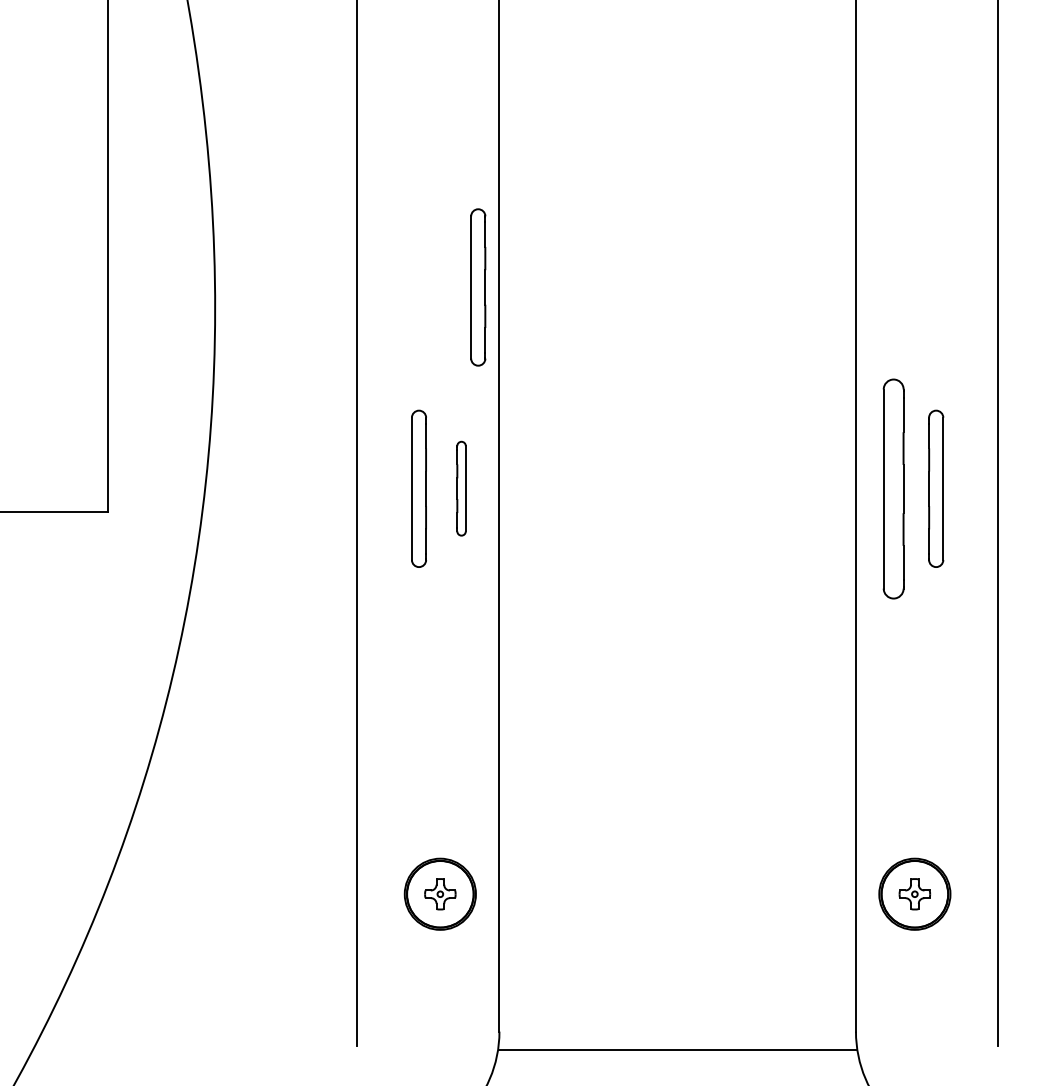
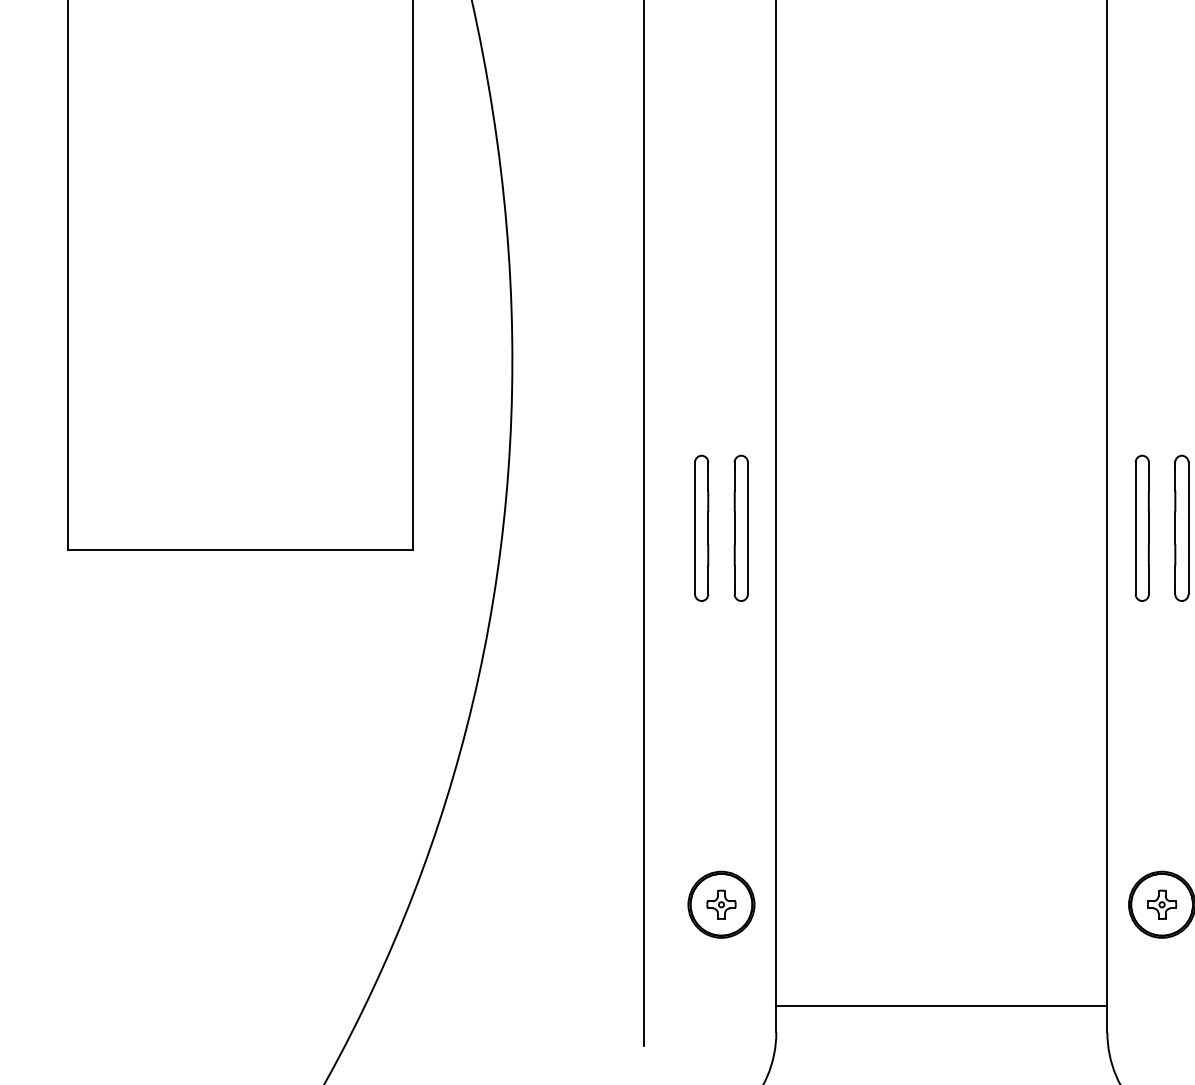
part: (478, 286) -> (756, 340), removed
part: (460, 487) -> (740, 527), size x1.67
part: (892, 487) -> (1141, 527), size x0.71
line: (677, 1050) -> (941, 1006), moved

